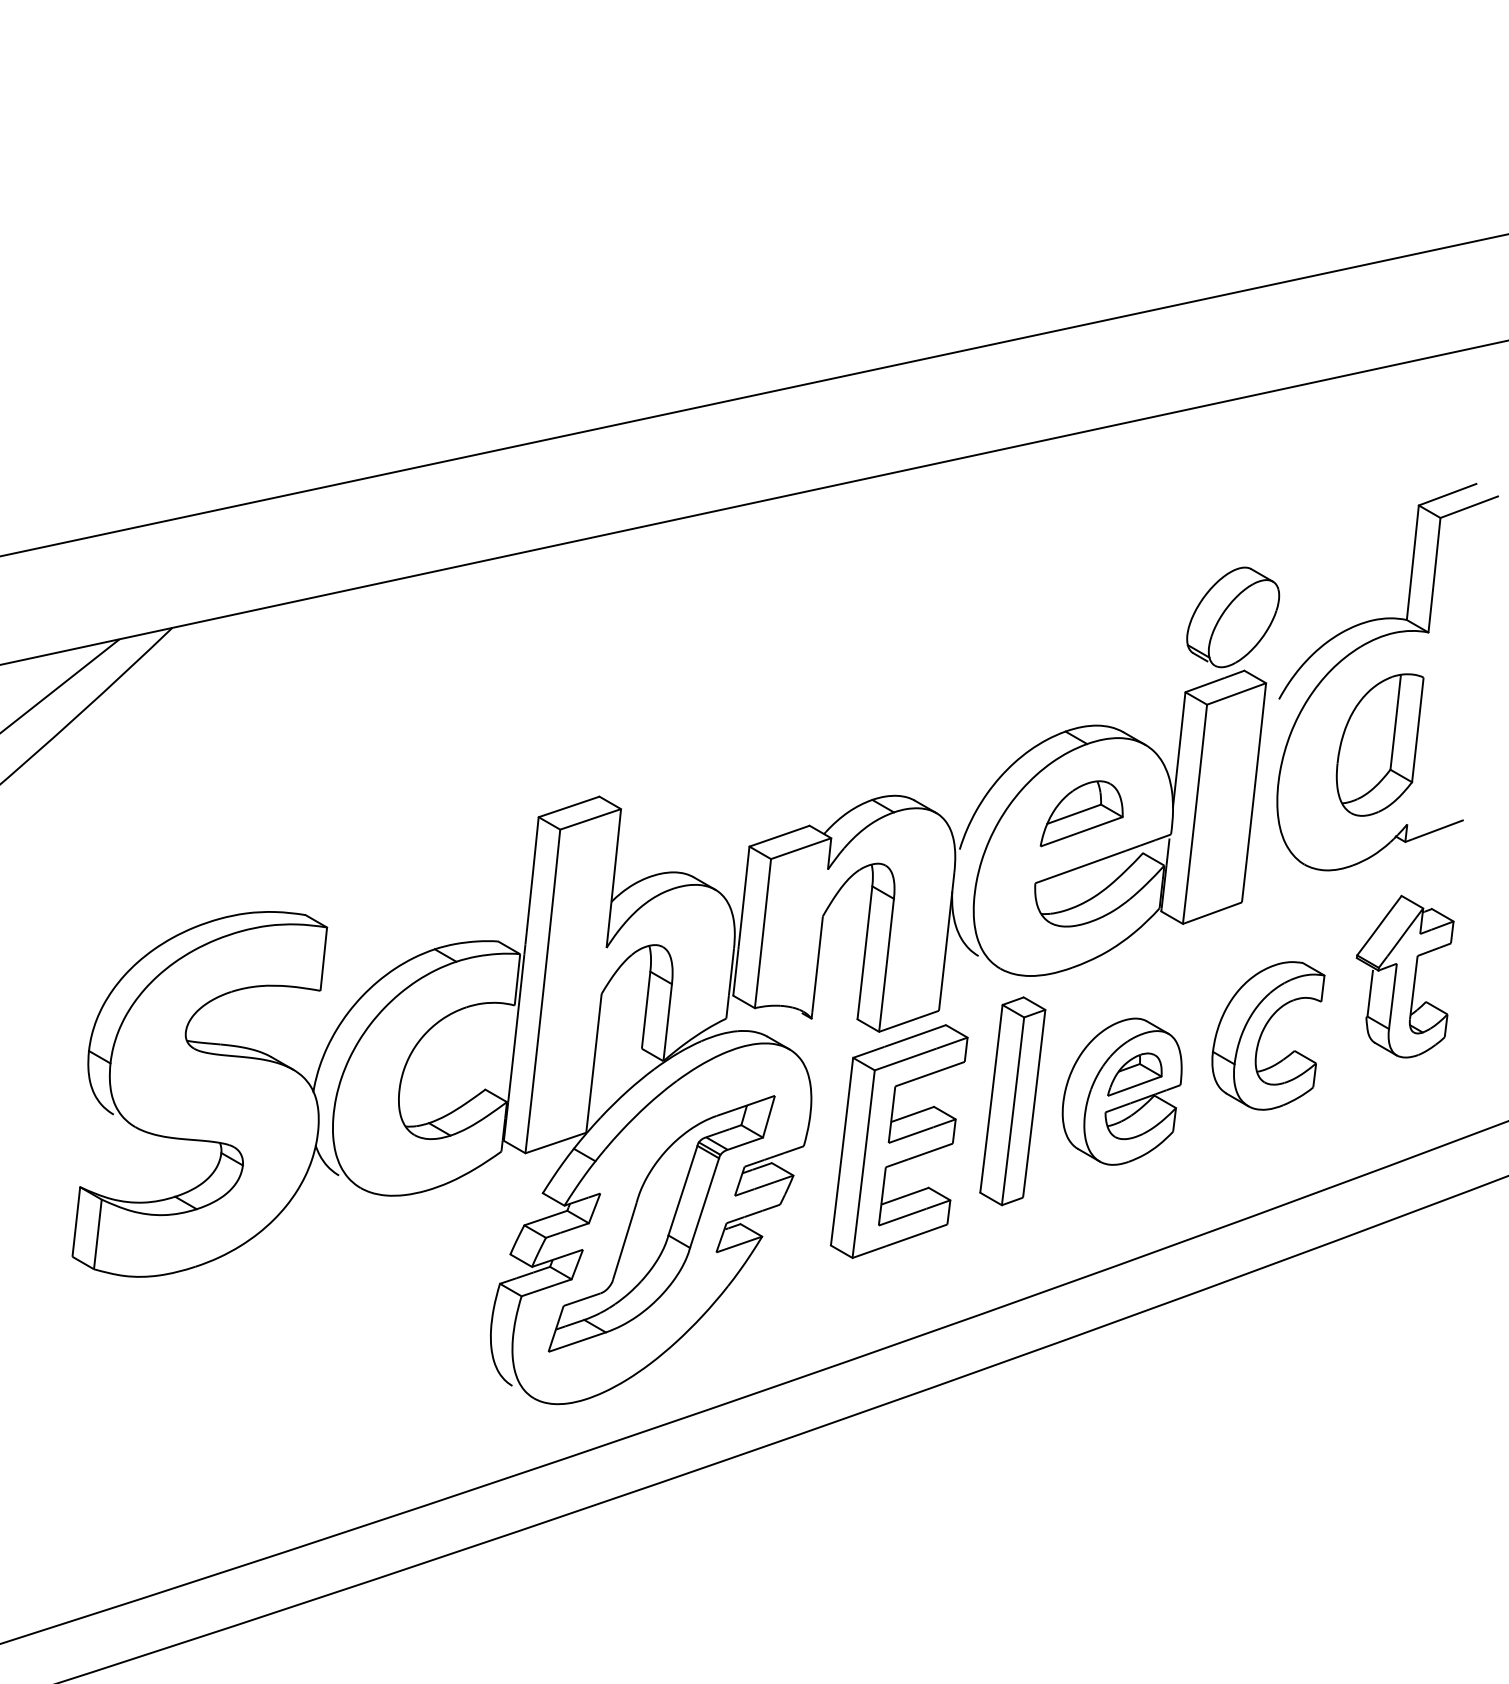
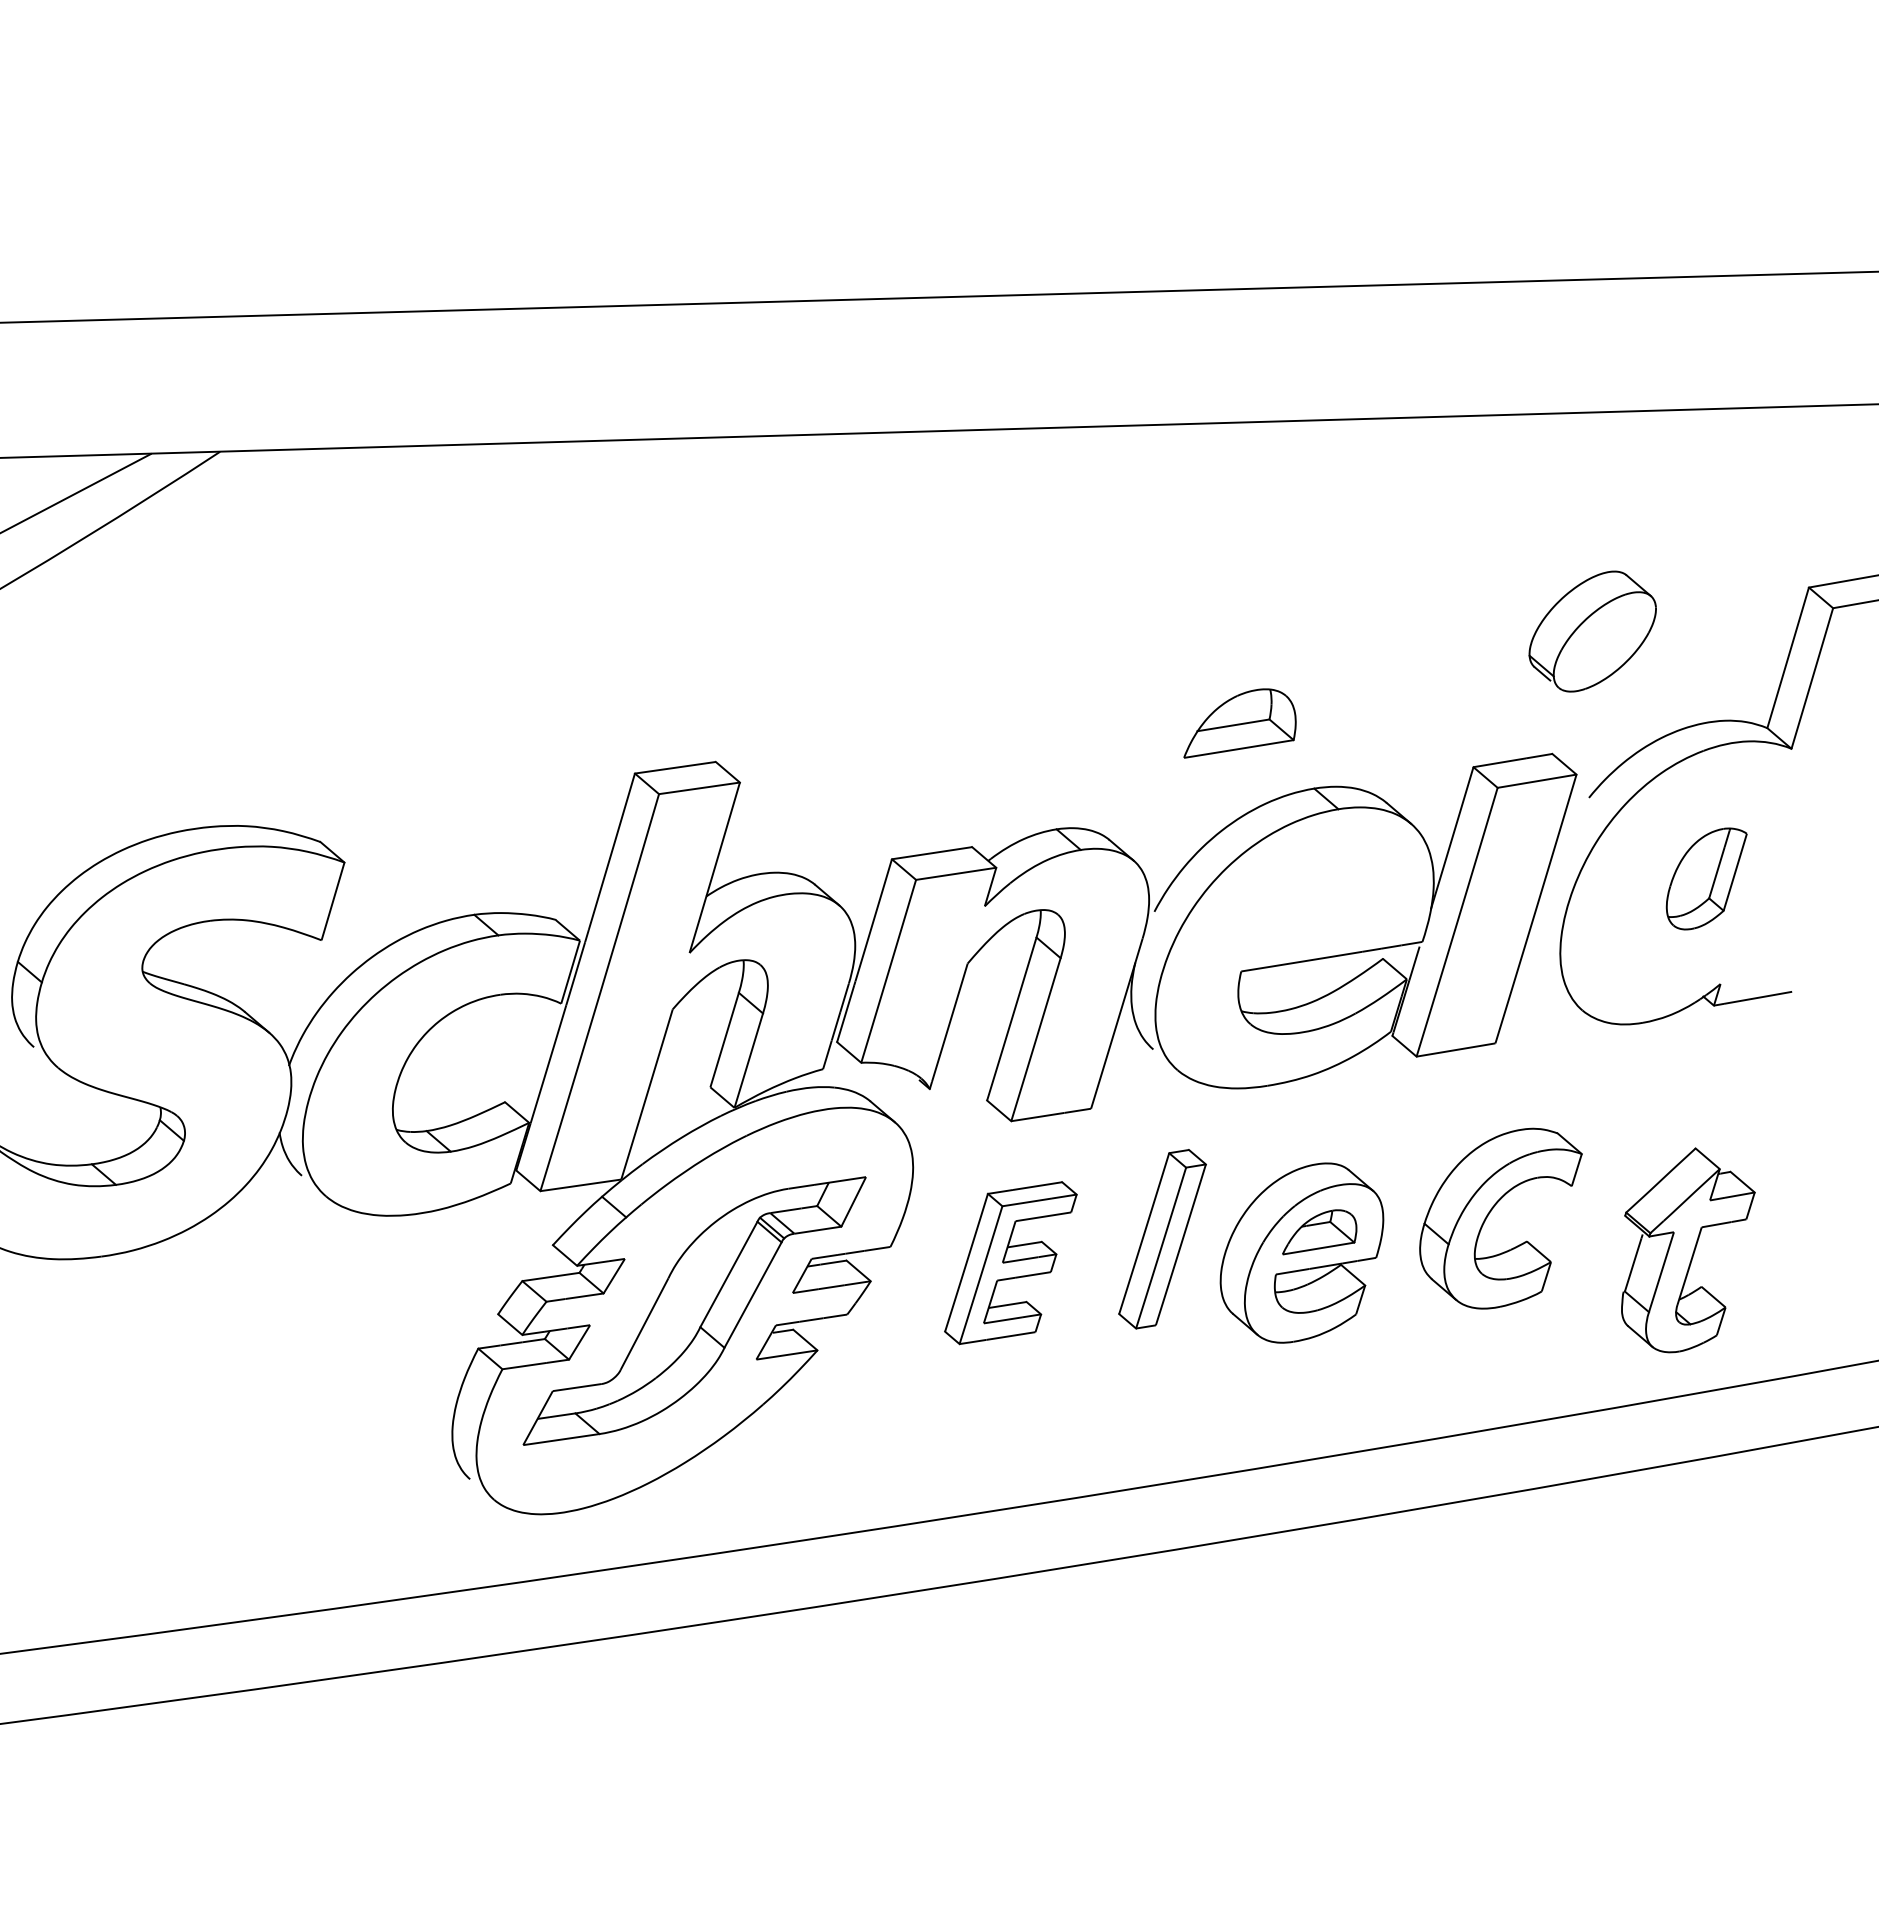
part: (1233, 617) -> (1593, 631), moved
part: (1379, 744) -> (1704, 877), size x0.6
part: (1081, 813) -> (1242, 726), moved
part: (1404, 976) -> (1680, 1249), moved
part: (1012, 1101) -> (1162, 1239), size x0.7
part: (898, 1141) -> (1010, 1262), size x0.6

